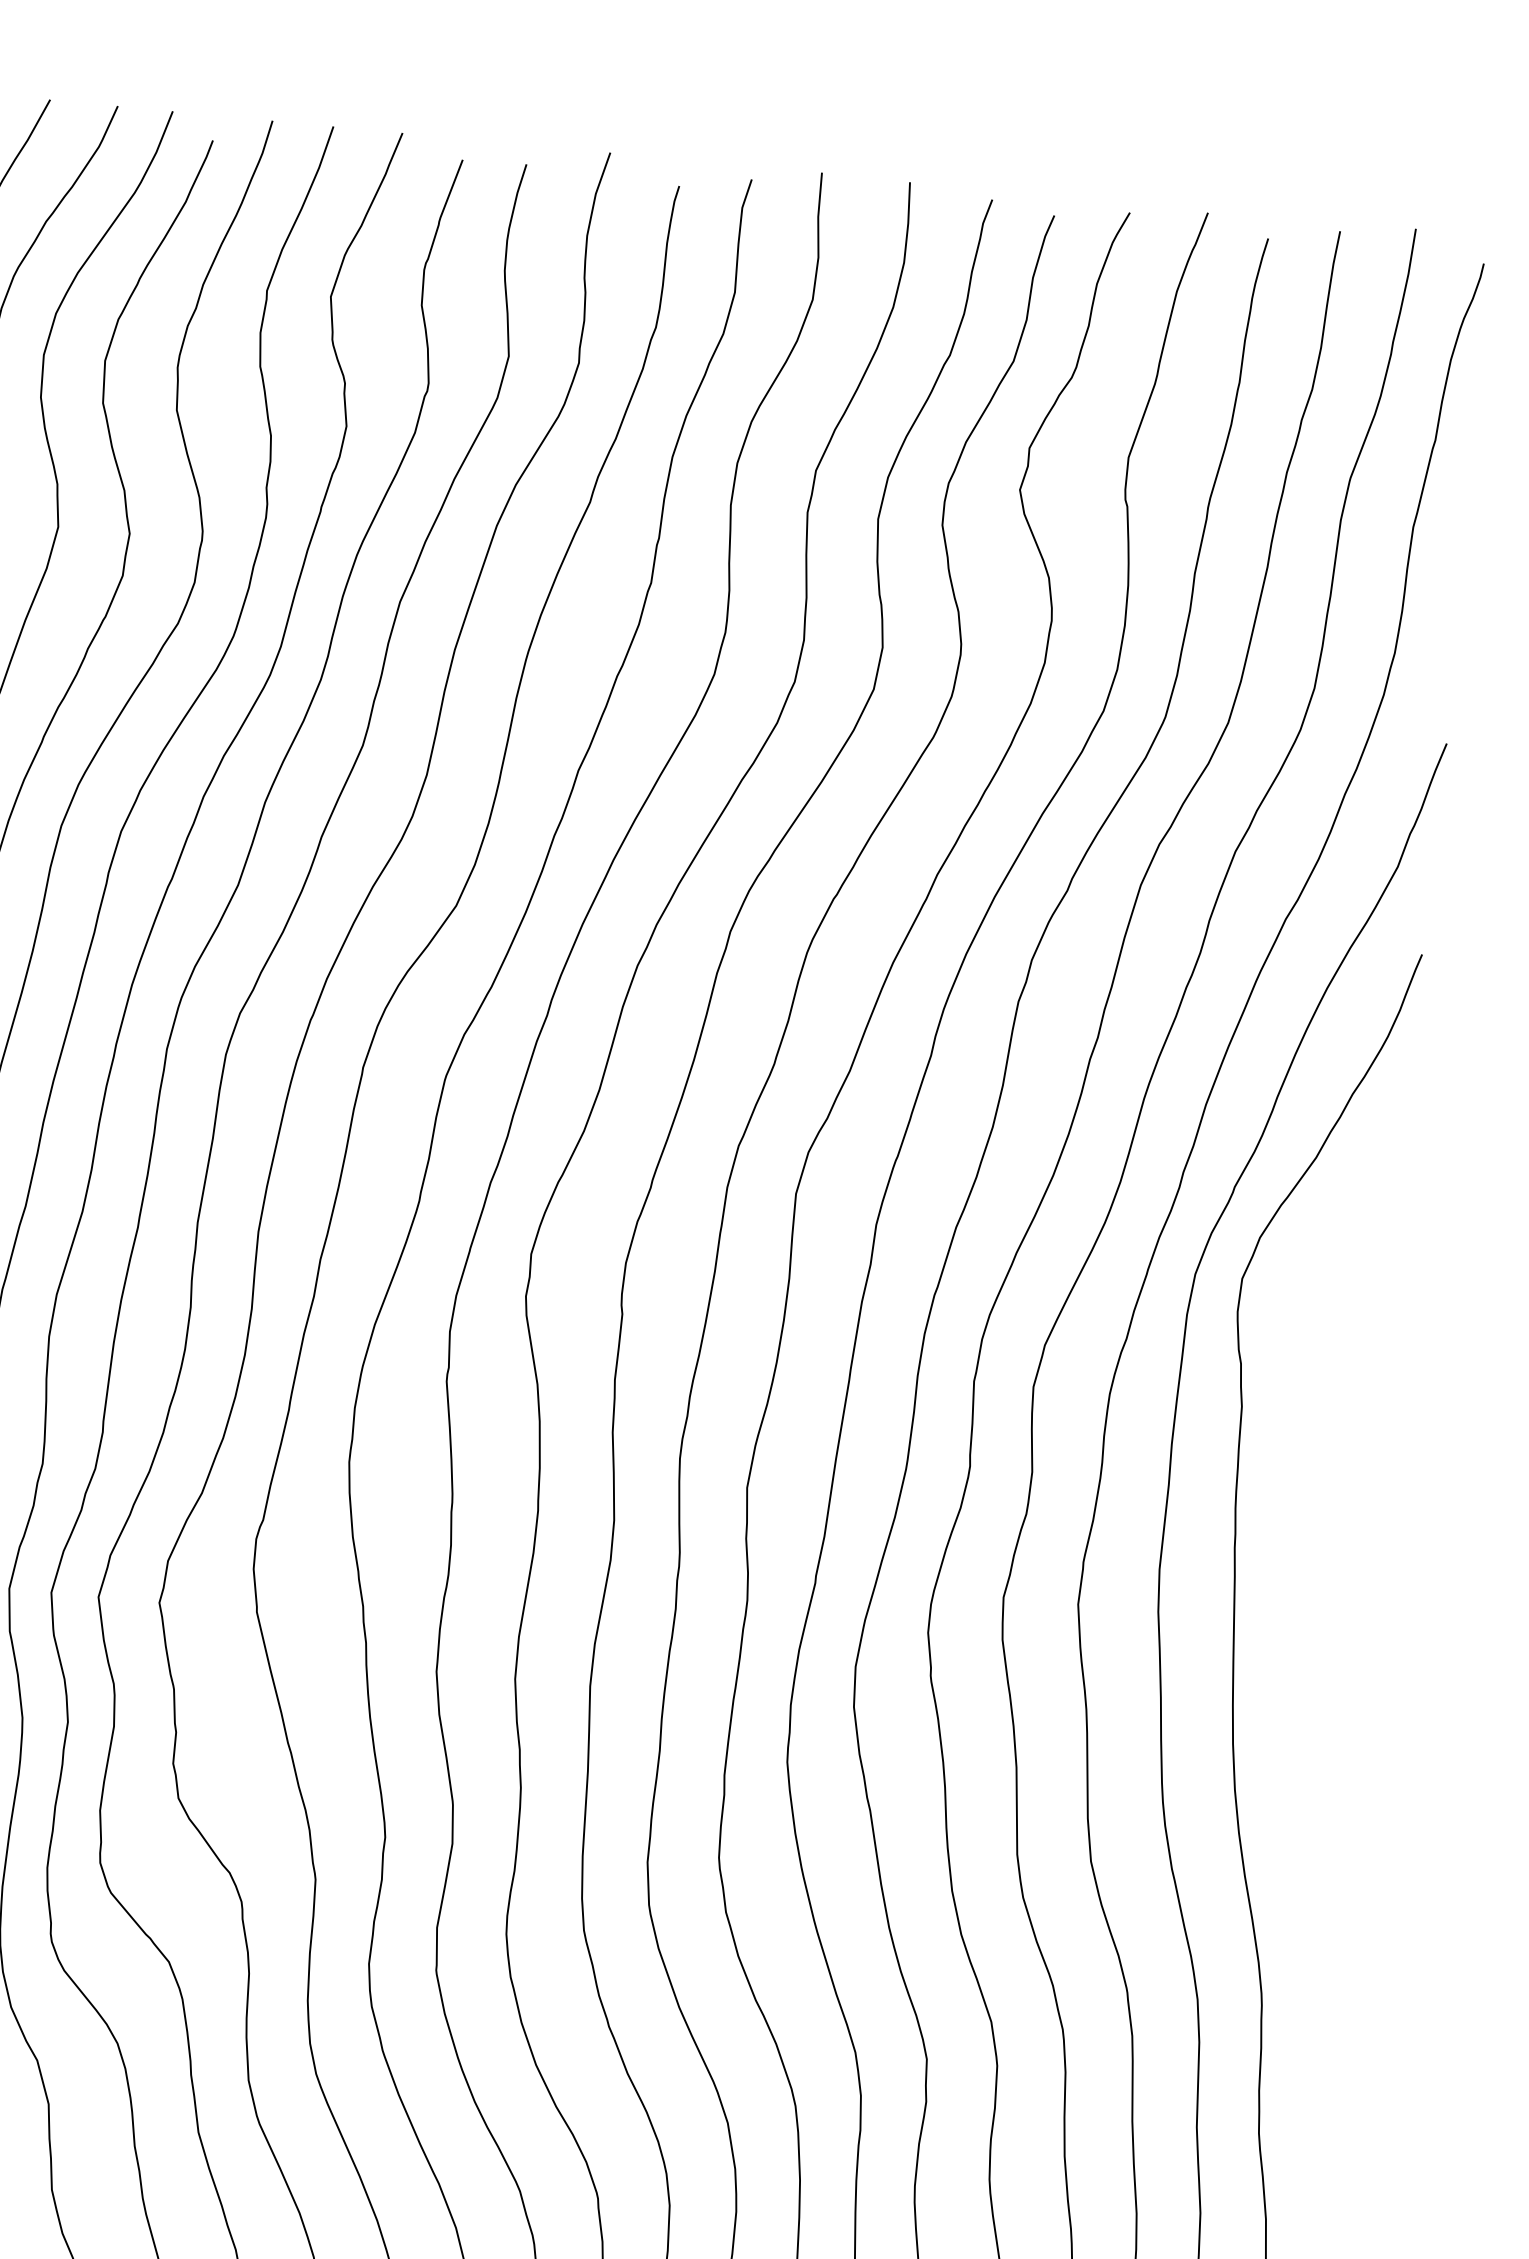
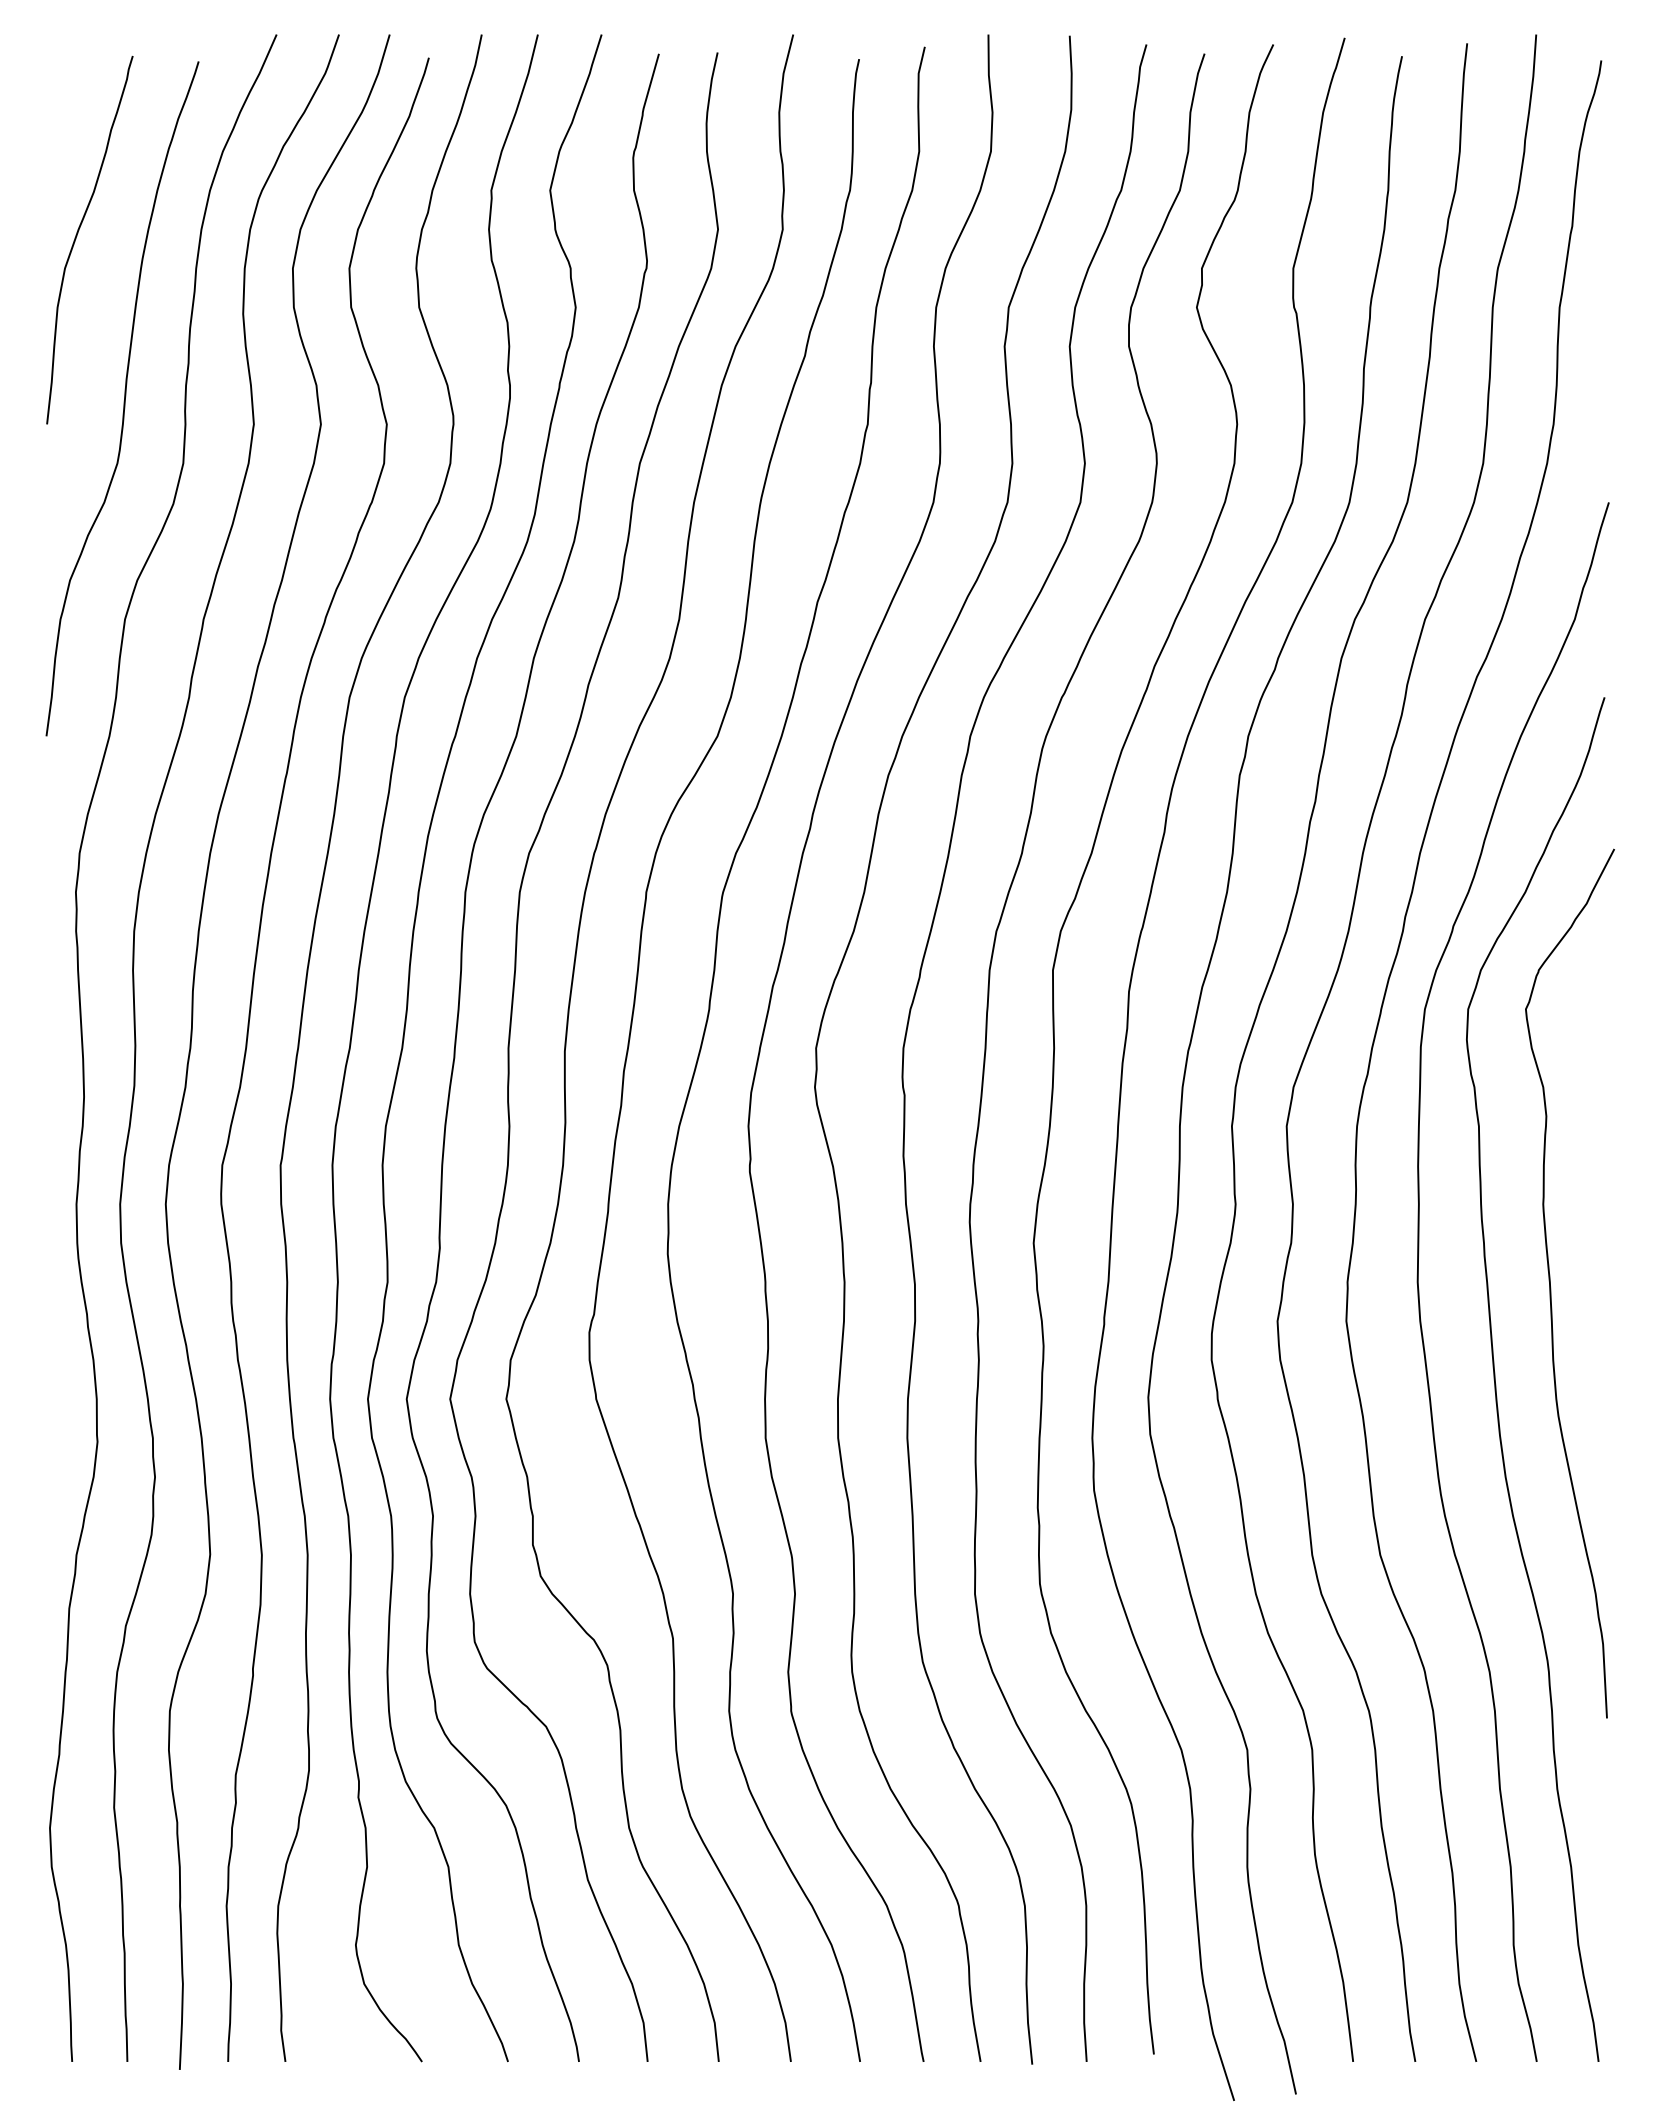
curve: (1304, 1588) -> (1551, 1287), added

